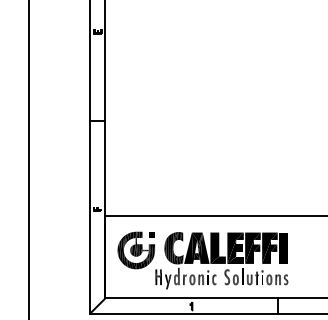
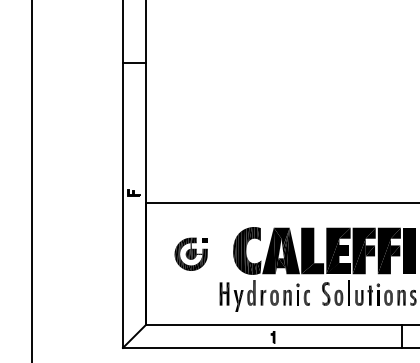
part: (135, 250) -> (190, 254), size x0.6

